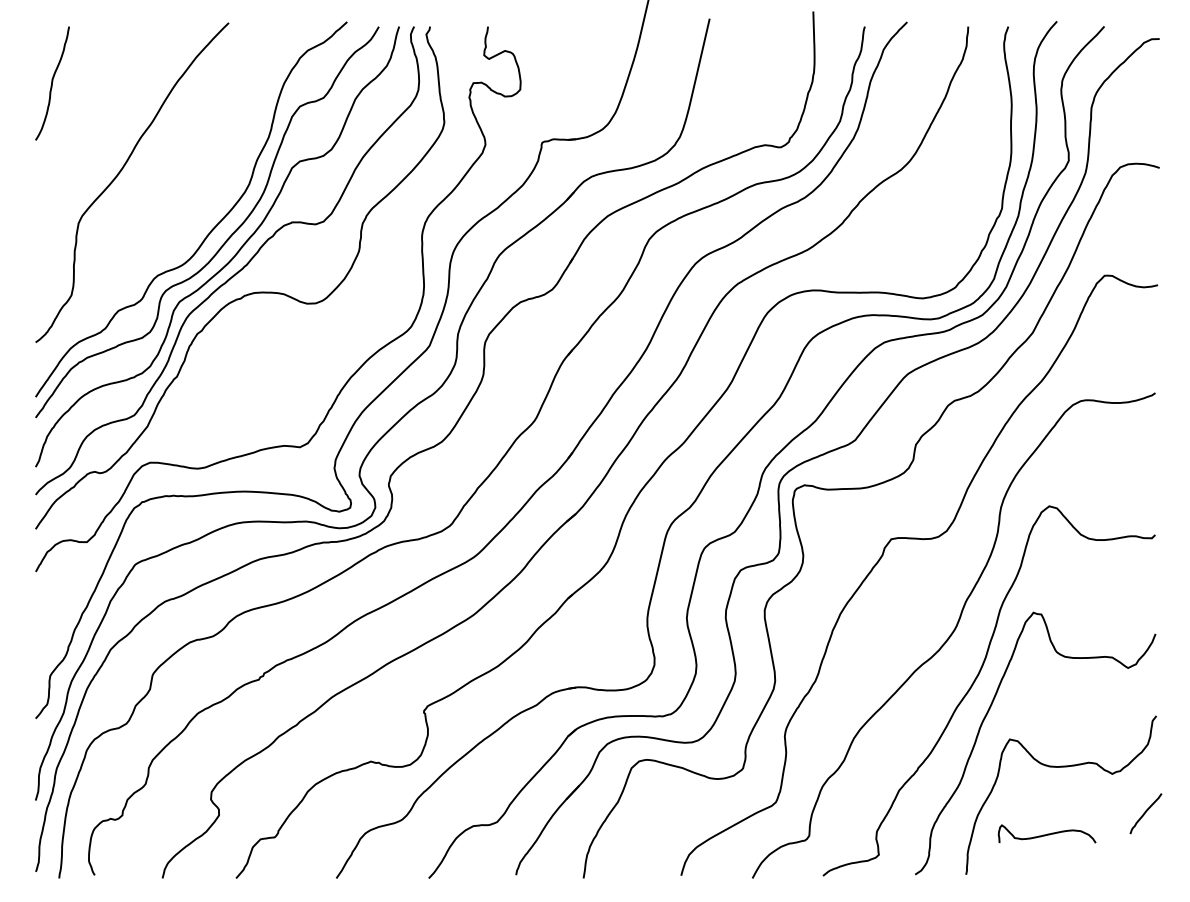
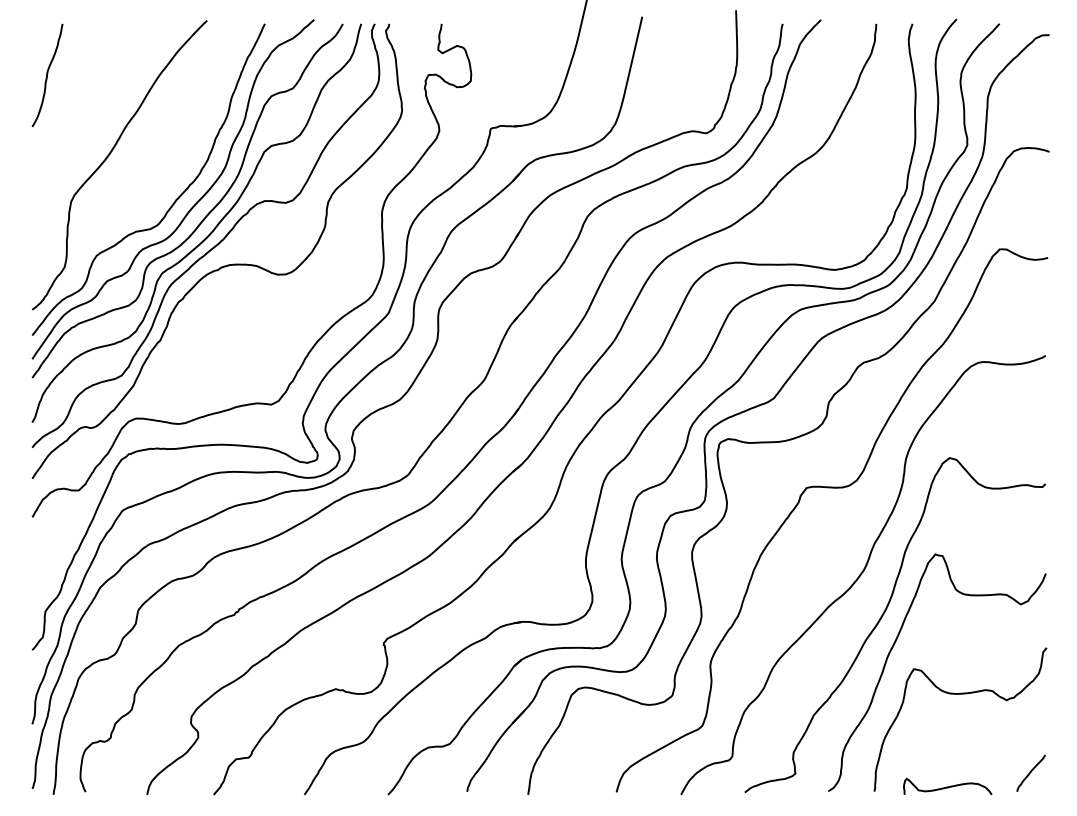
curve: (193, 220) -> (175, 199), added
curve: (1145, 812) -> (1030, 772), moved
curve: (1046, 833) -> (947, 786), moved

